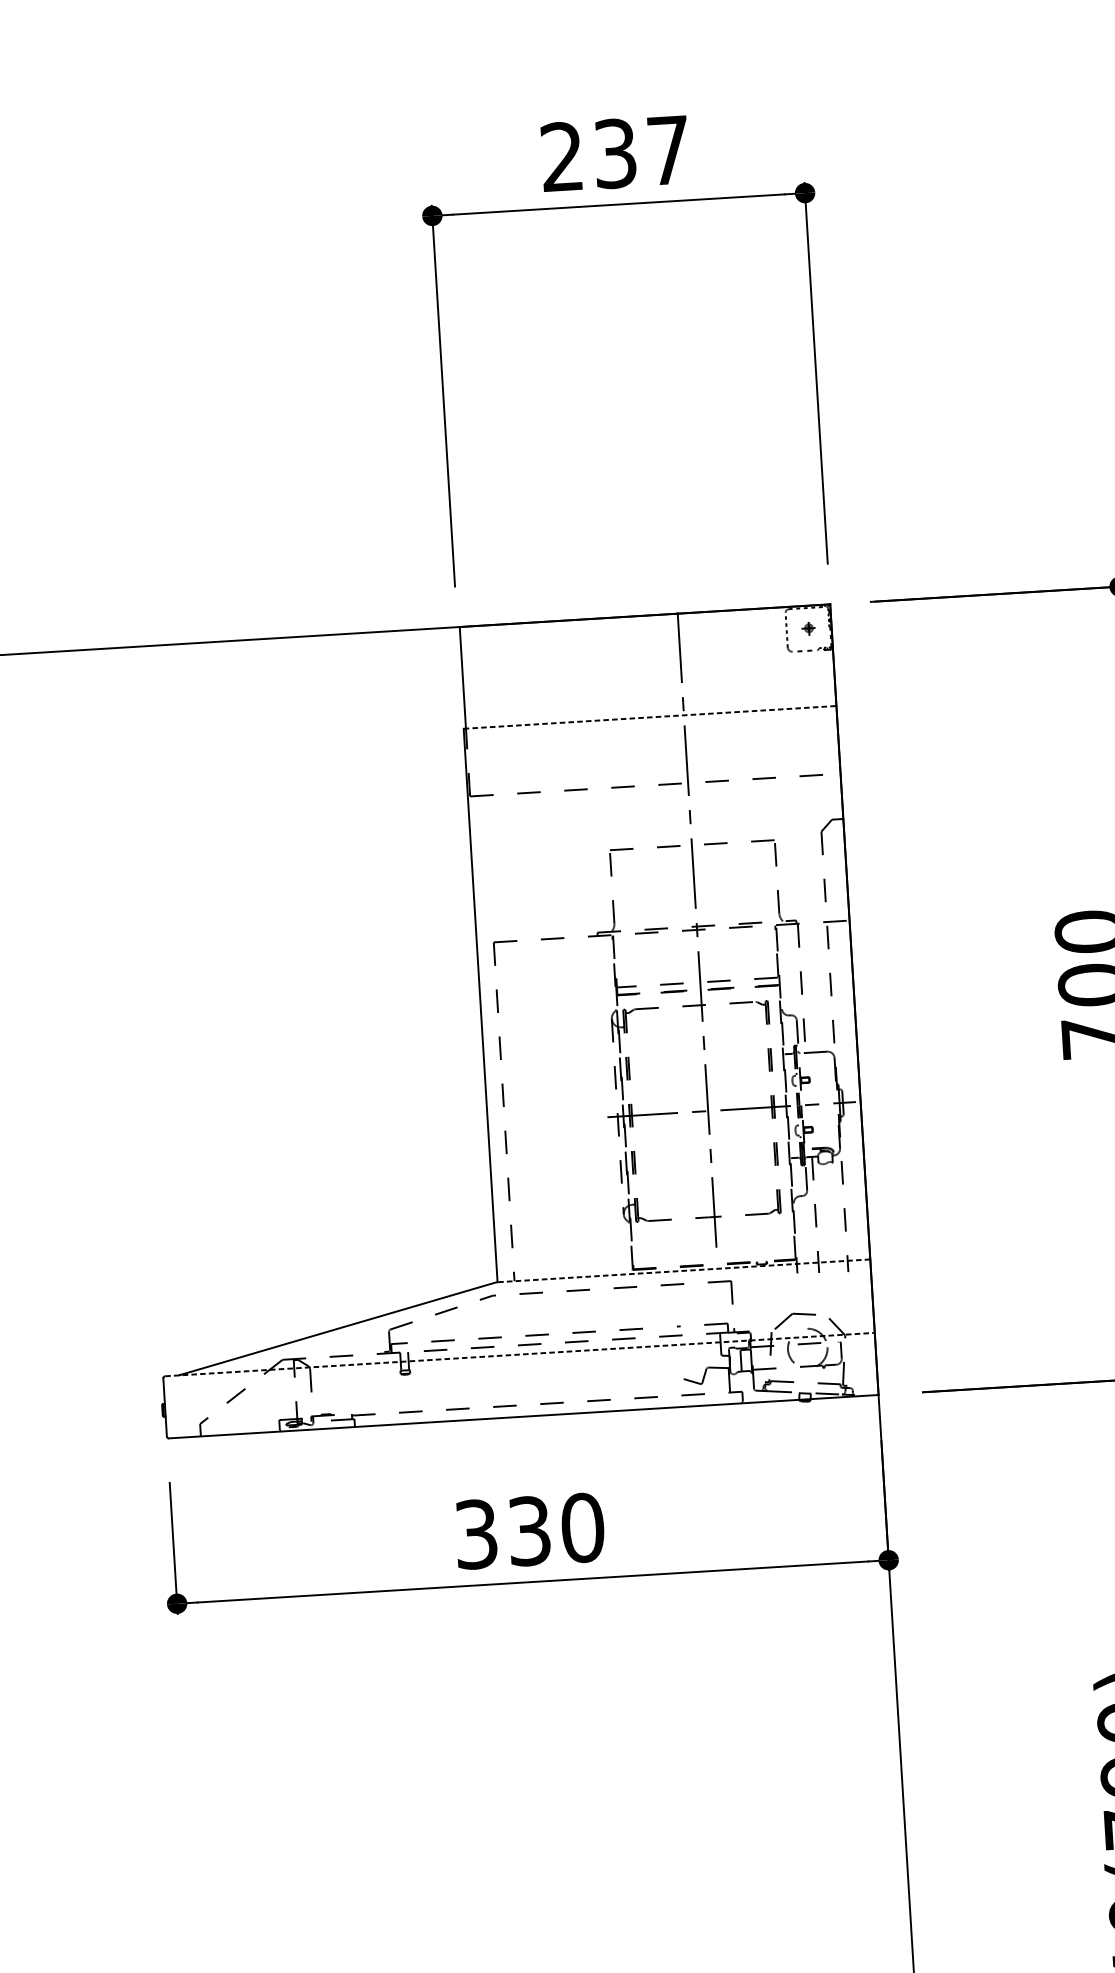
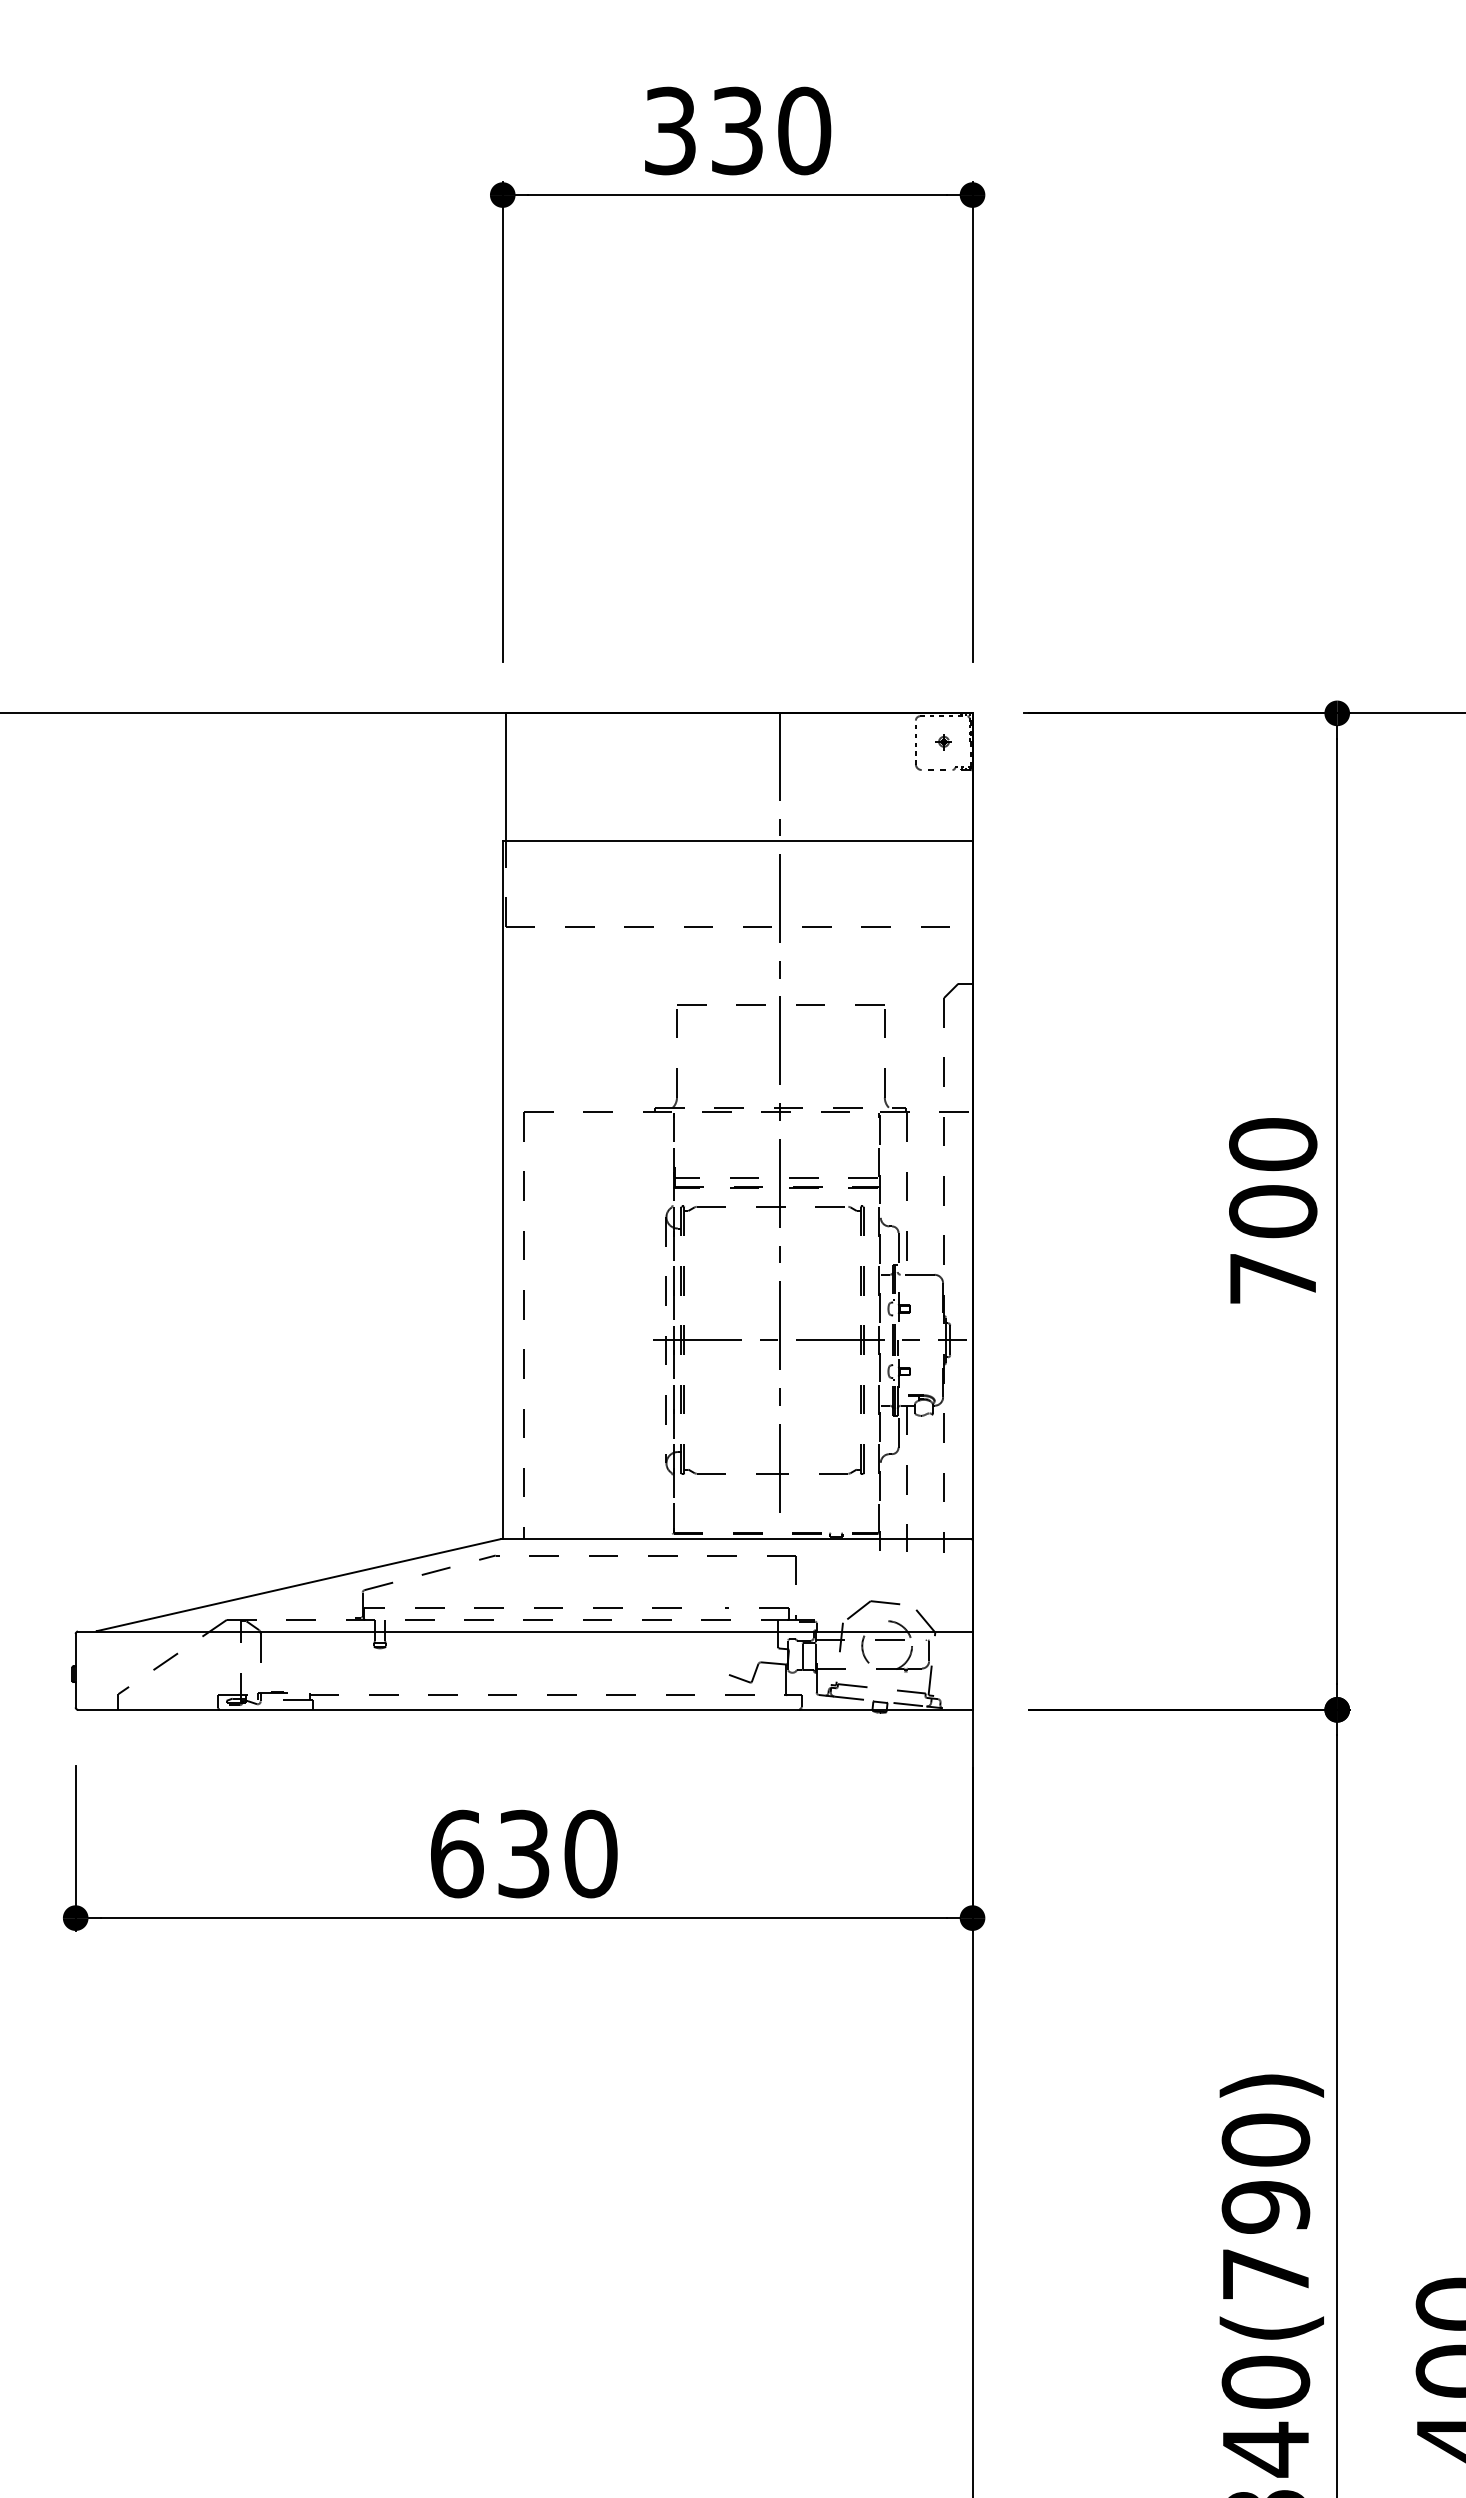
text: (615, 153) -> (737, 130), 237 -> 330
line: (649, 717) -> (737, 841), dashed -> solid
line: (683, 1271) -> (736, 1539), dashed -> solid
line: (520, 1354) -> (525, 1631), dashed -> solid
text: (476, 1533) -> (457, 1853), 330 -> 630

